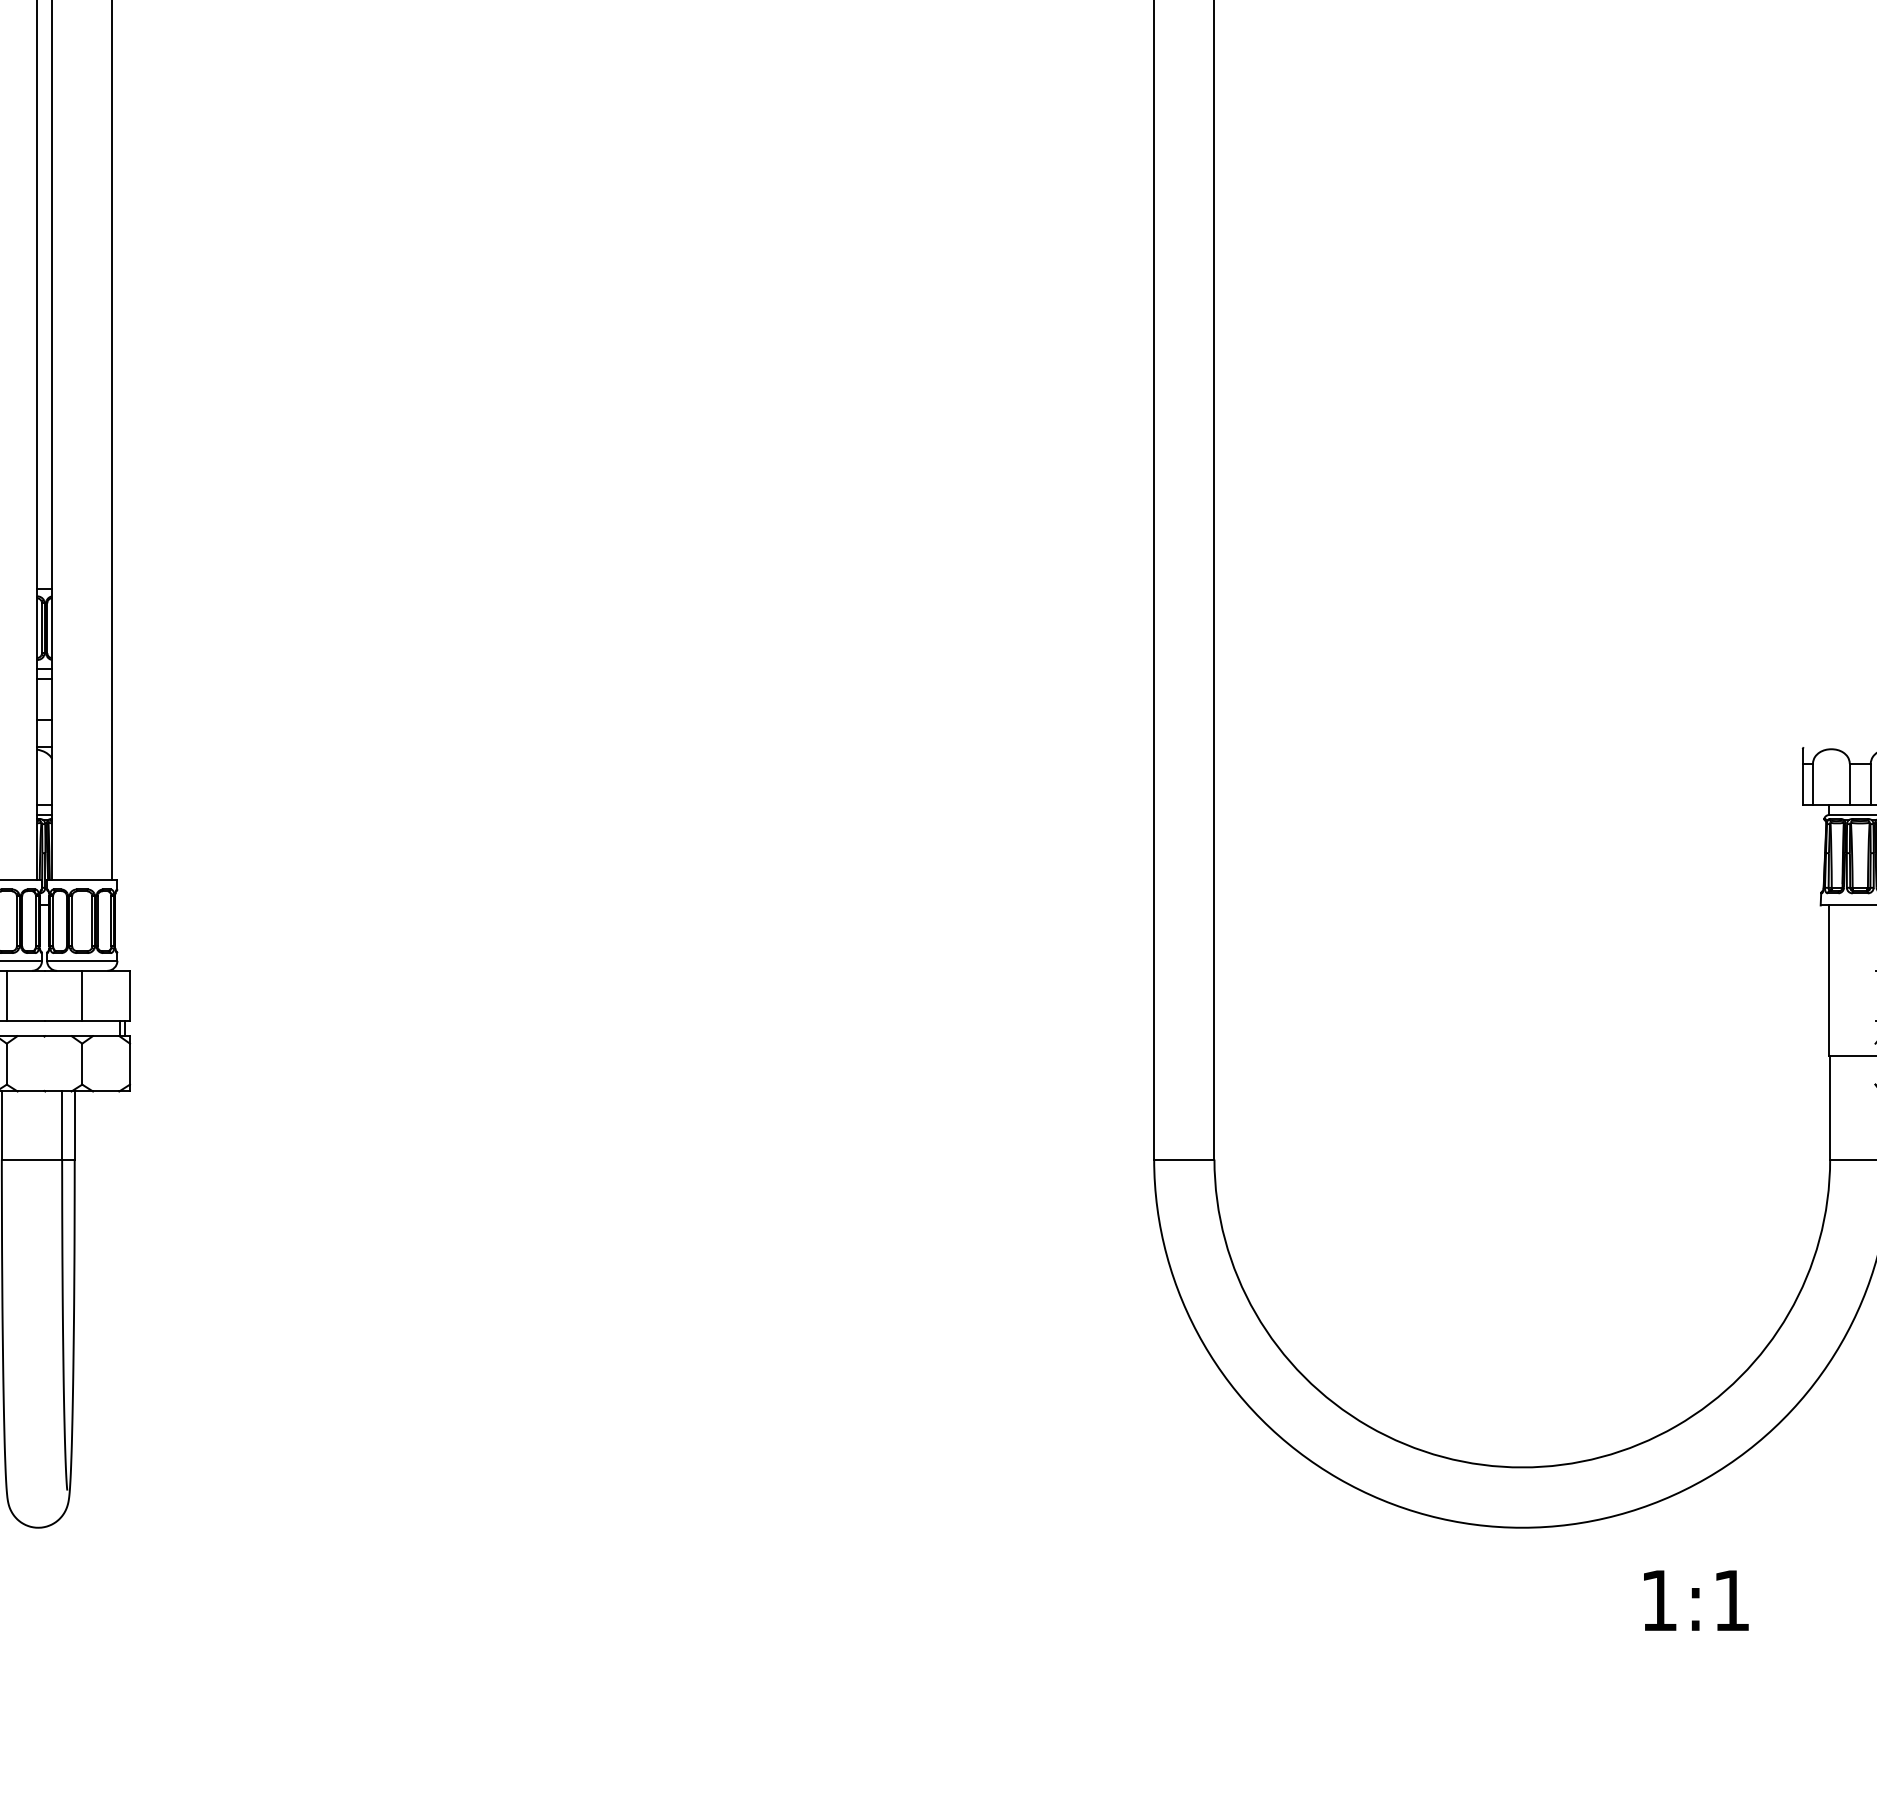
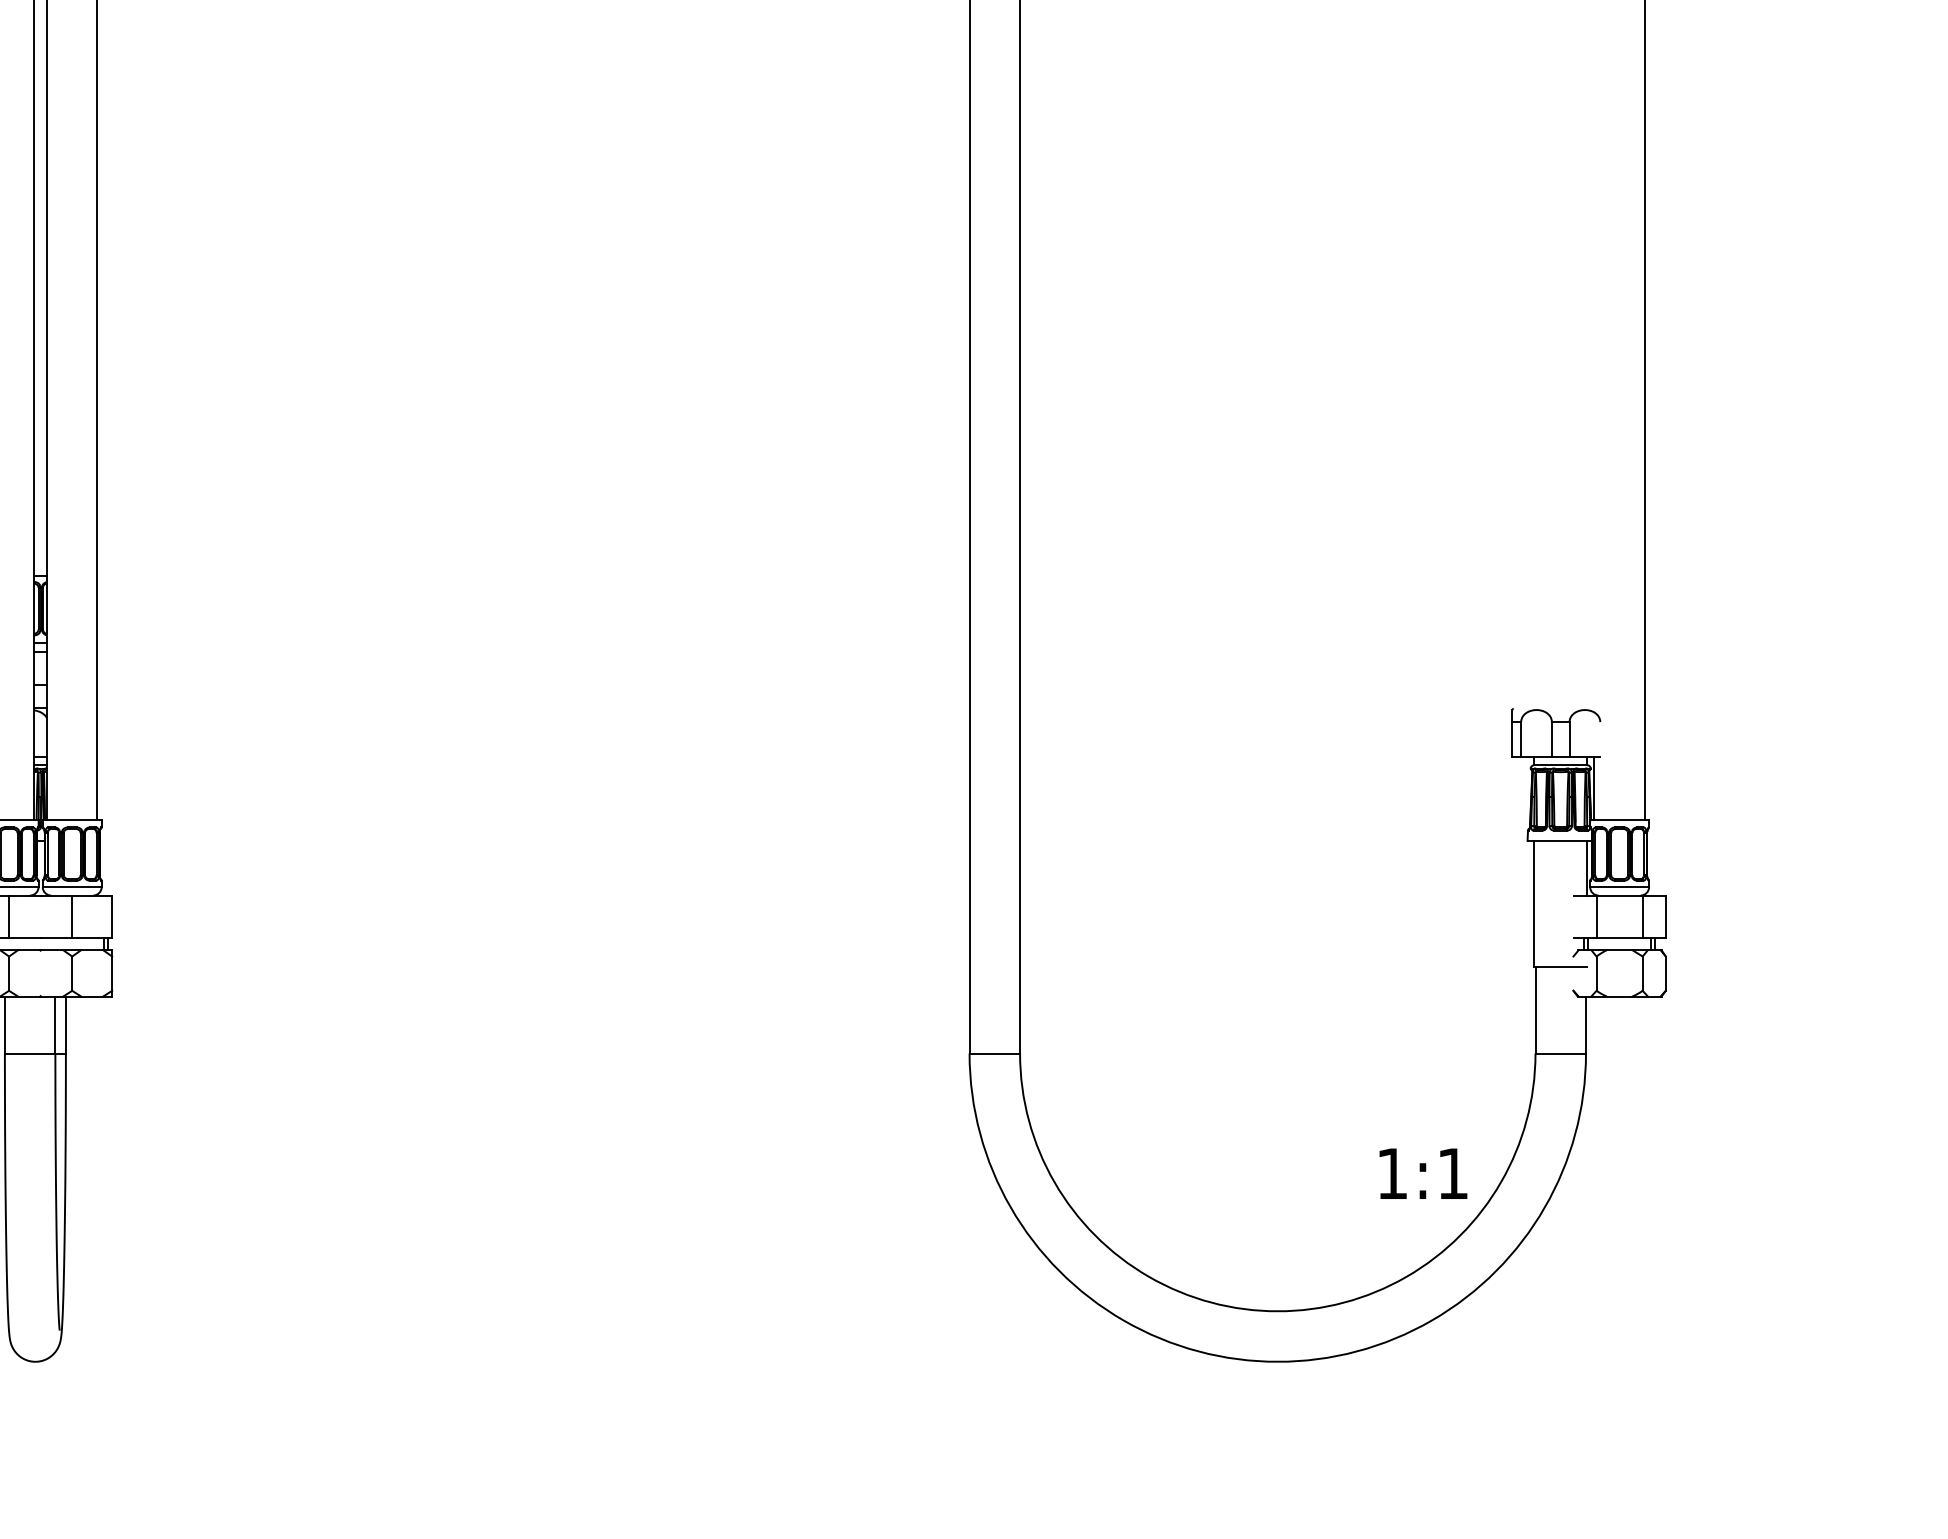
text: (1696, 1600) -> (1423, 1173), moved

